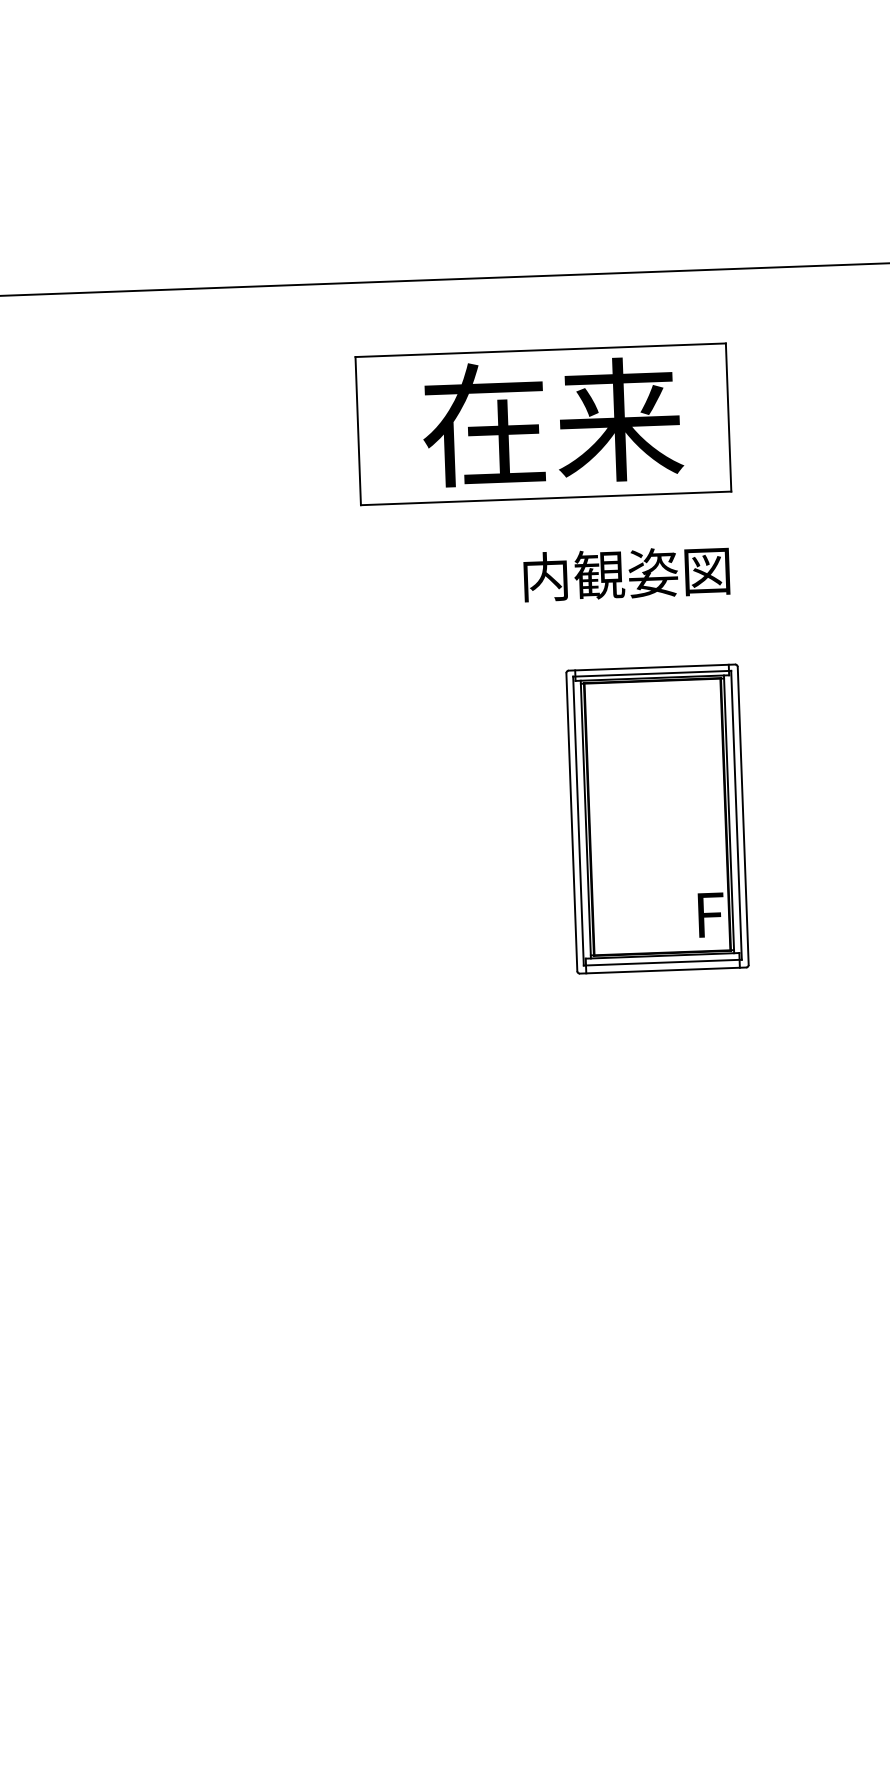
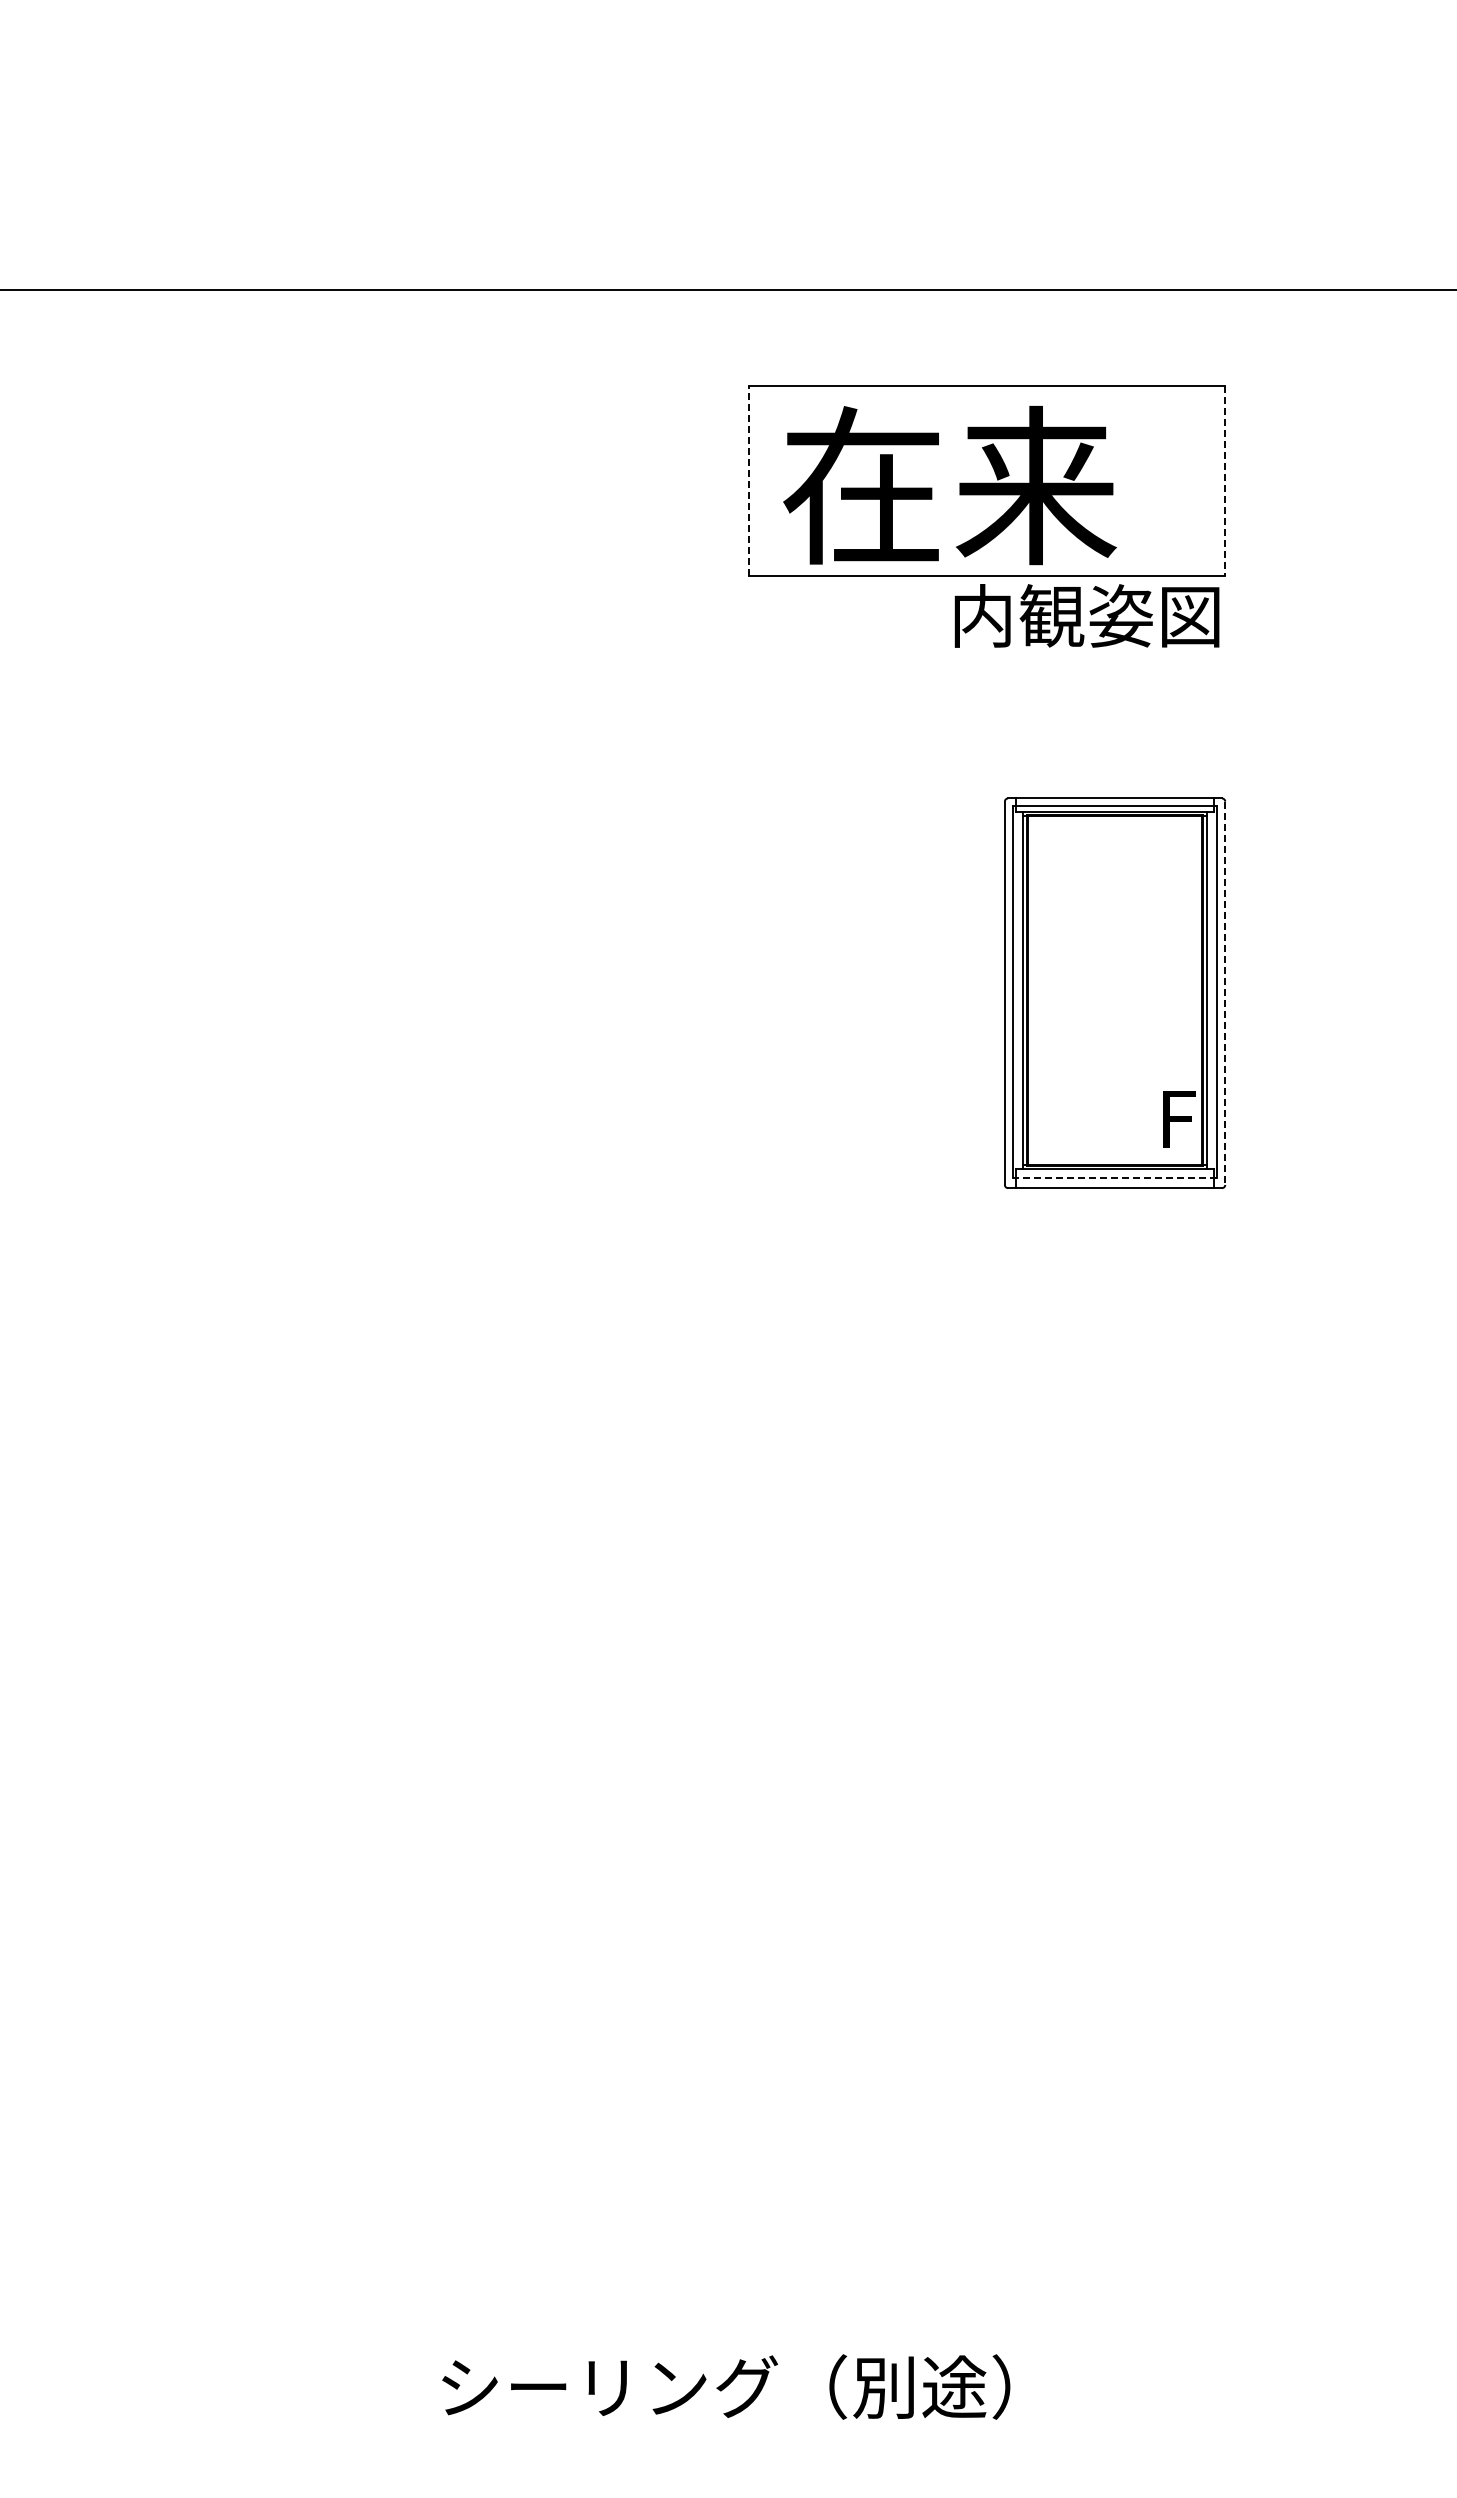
line: (728, 417) -> (1225, 481), solid -> dashed
text: (552, 422) -> (949, 485), moved
line: (357, 430) -> (748, 480), solid -> dashed
text: (626, 573) -> (1086, 615), moved
line: (743, 816) -> (1225, 993), solid -> dashed
line: (663, 962) -> (1115, 1177), solid -> dashed

